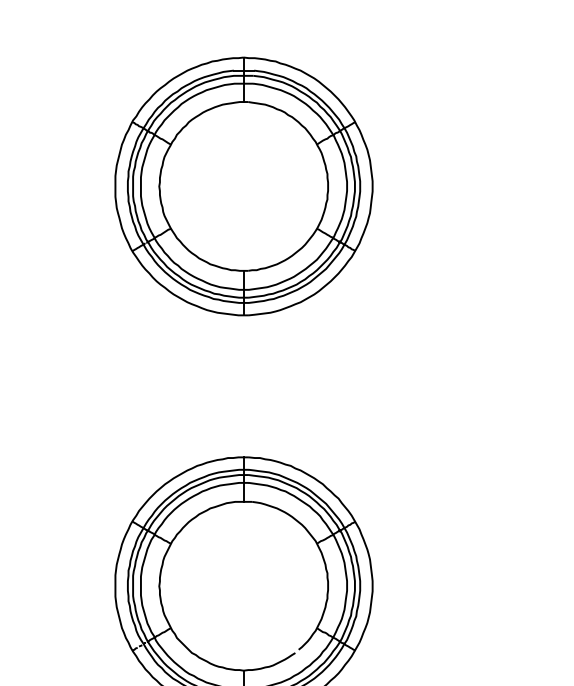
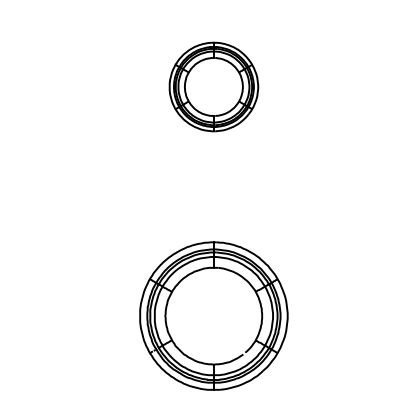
part: (243, 185) -> (213, 86), size x0.6

